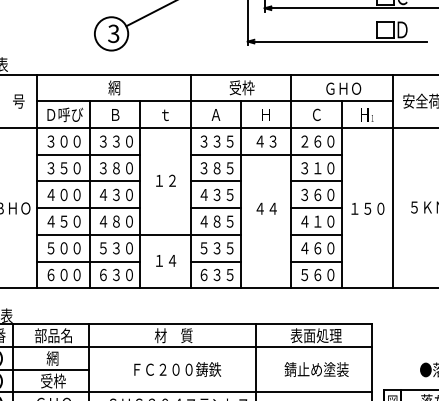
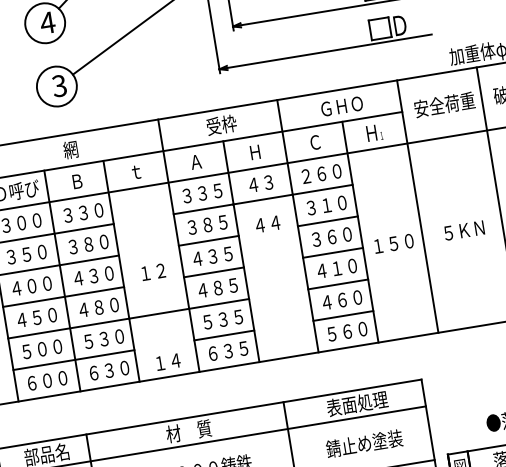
text: (165, 180) -> (152, 271), moved
text: (266, 208) -> (267, 223), moved
text: (166, 260) -> (168, 361), moved

